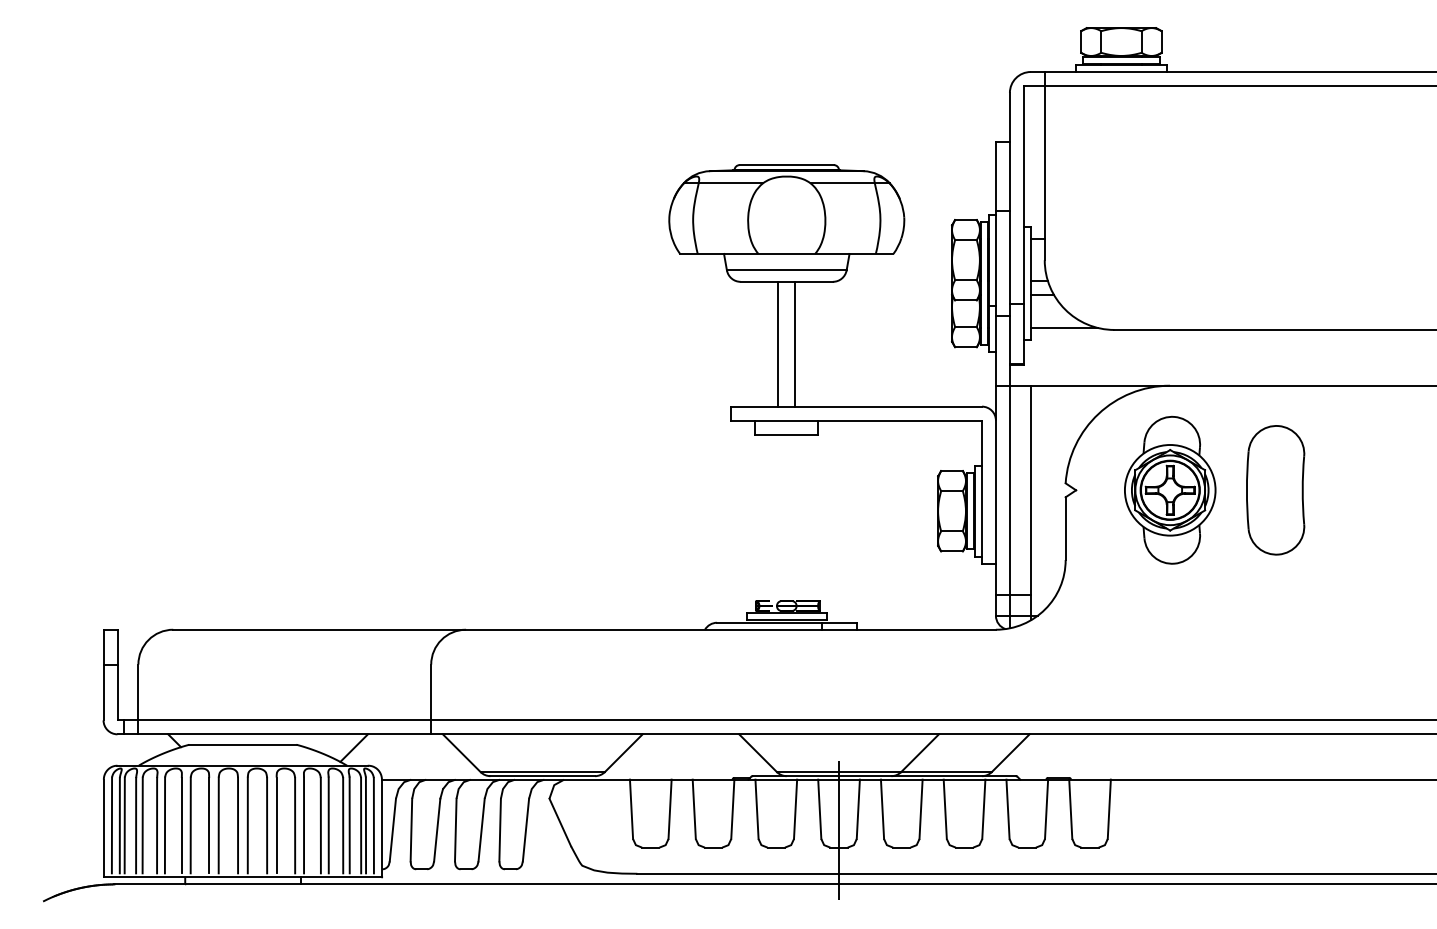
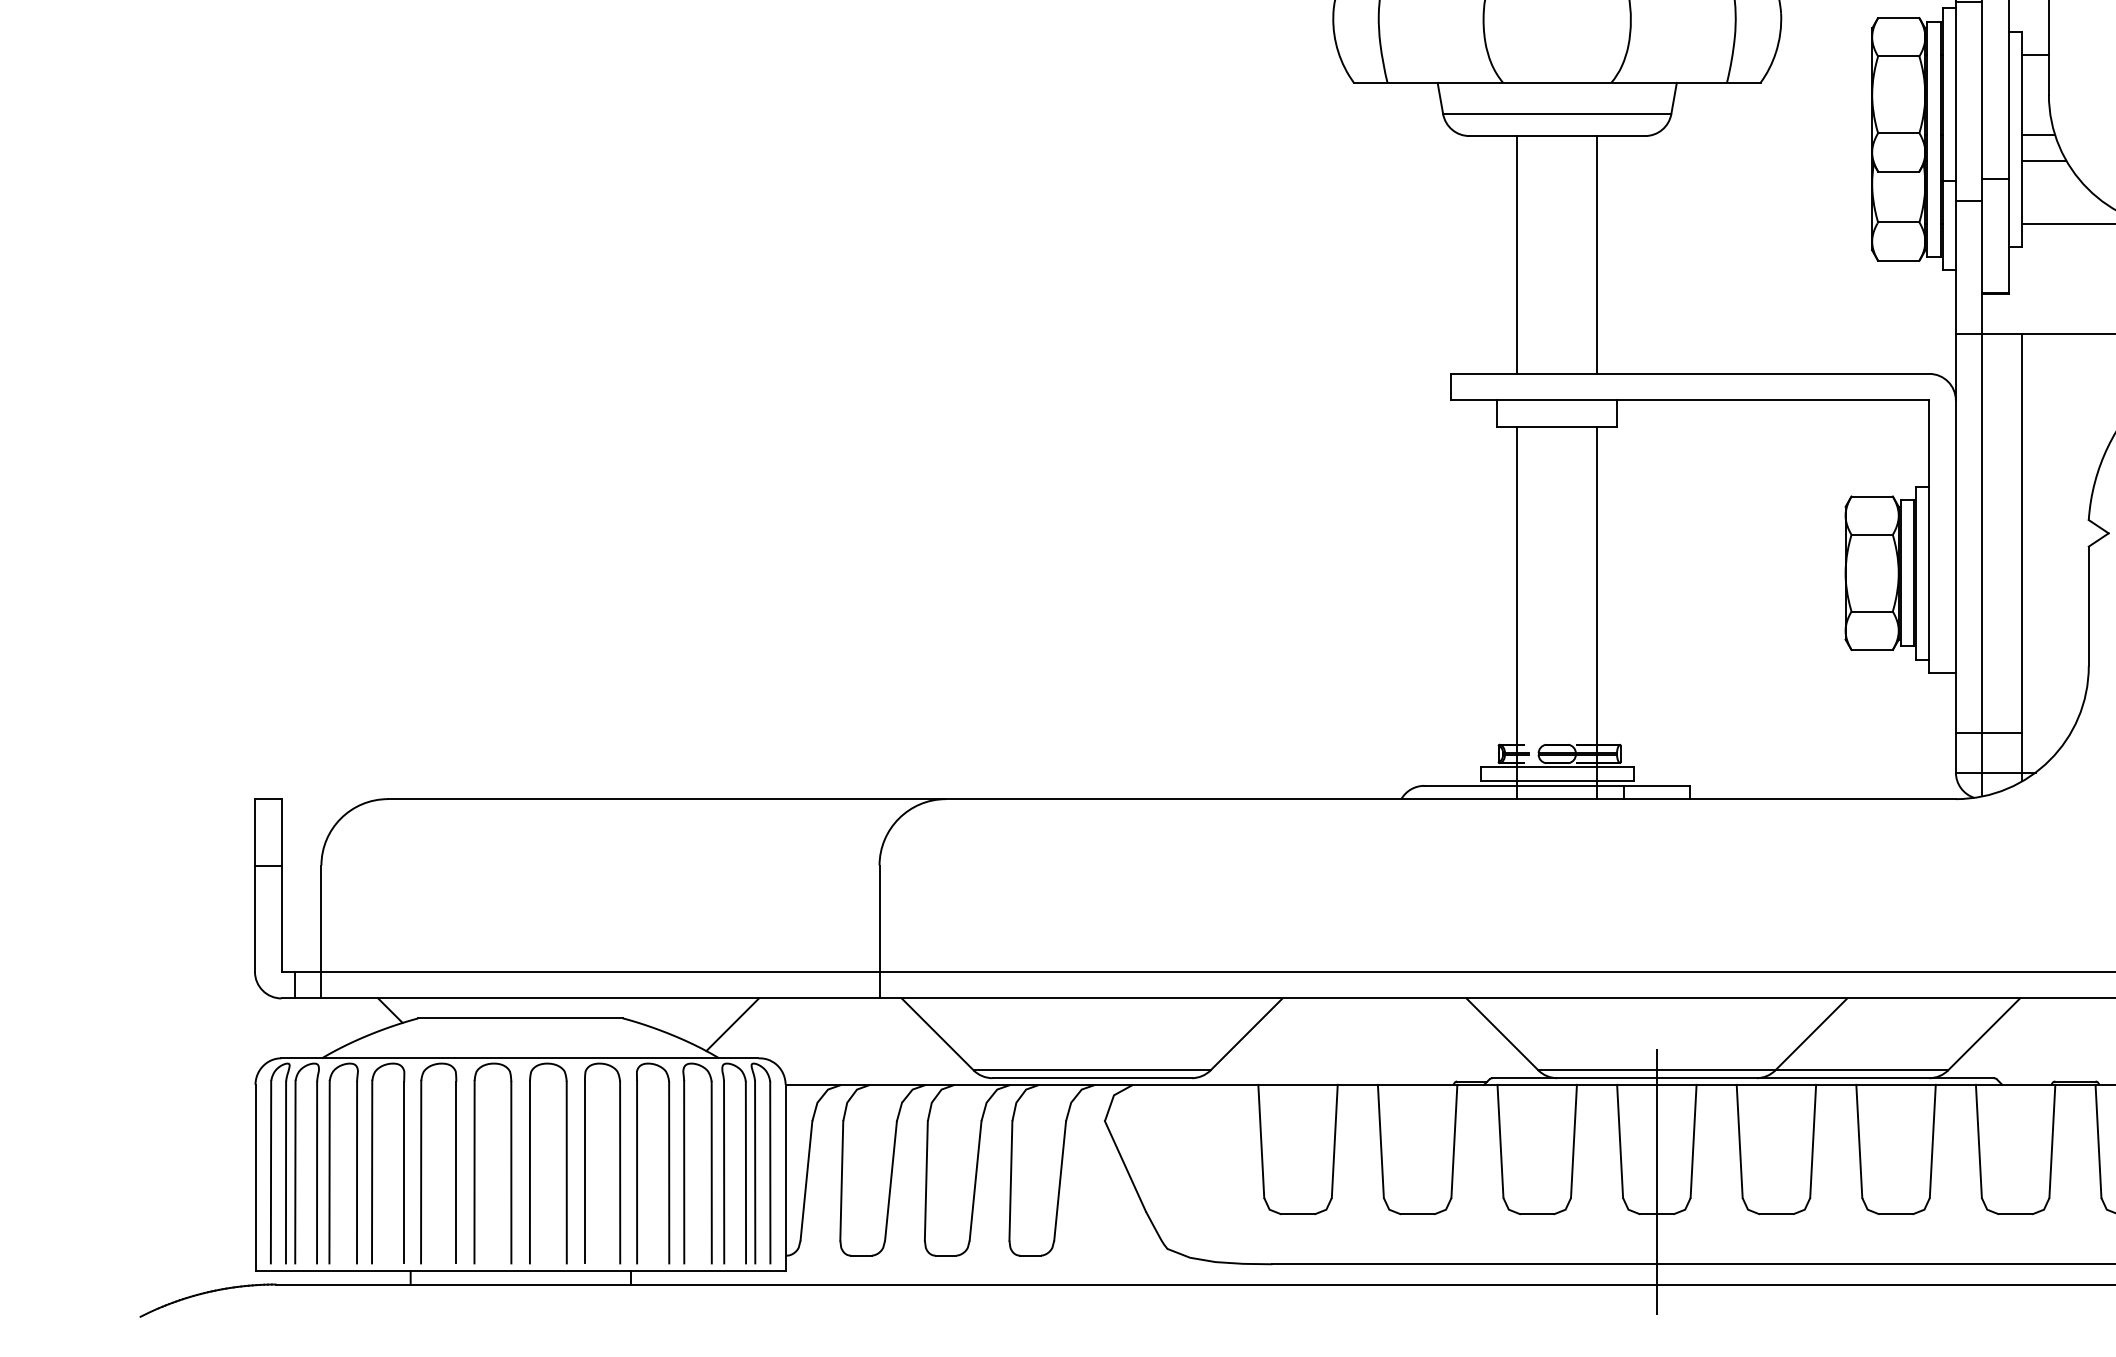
line: (777, 343) -> (1596, 253), moved
line: (794, 343) -> (1516, 253), moved
line: (765, 531) -> (1516, 611), added
line: (807, 531) -> (1596, 611), added

